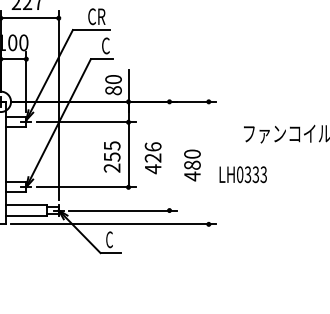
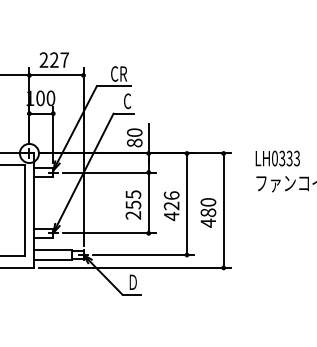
line: (169, 155) -> (186, 203), added
line: (208, 162) -> (223, 210), added
text: (242, 174) -> (277, 158), moved
text: (110, 239) -> (131, 282), C -> Ｄ

